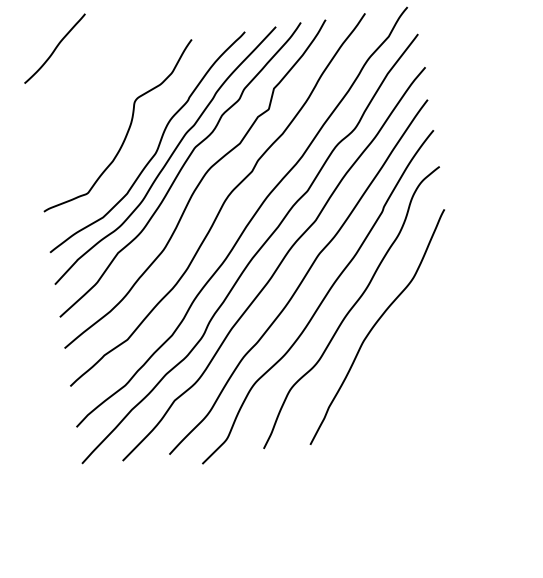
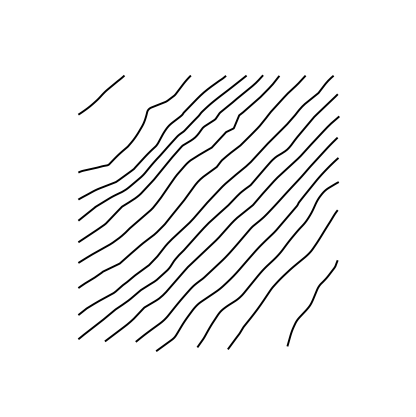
curve: (55, 49) -> (101, 95), moved
curve: (427, 356) -> (312, 303), added

